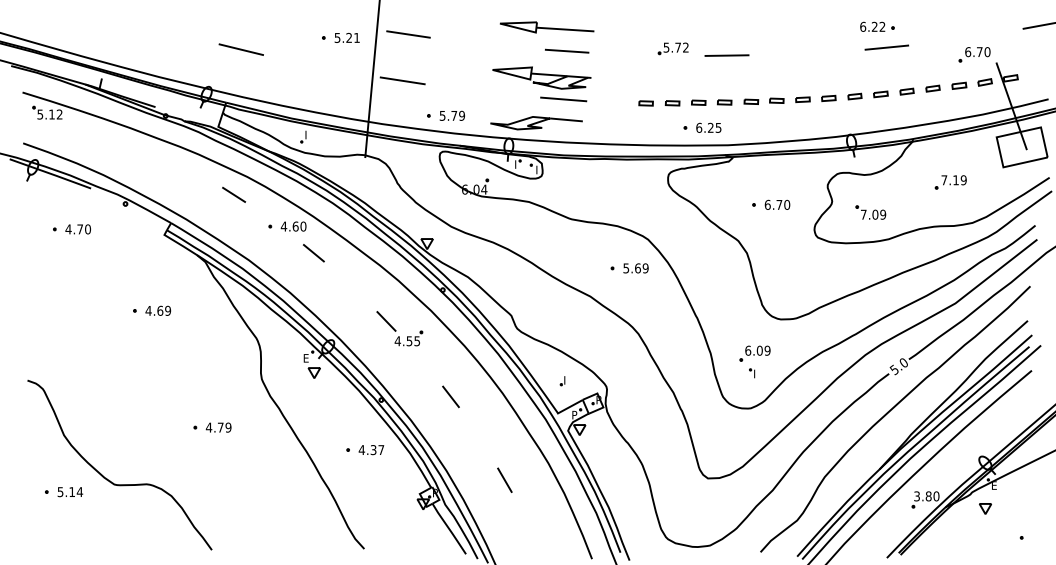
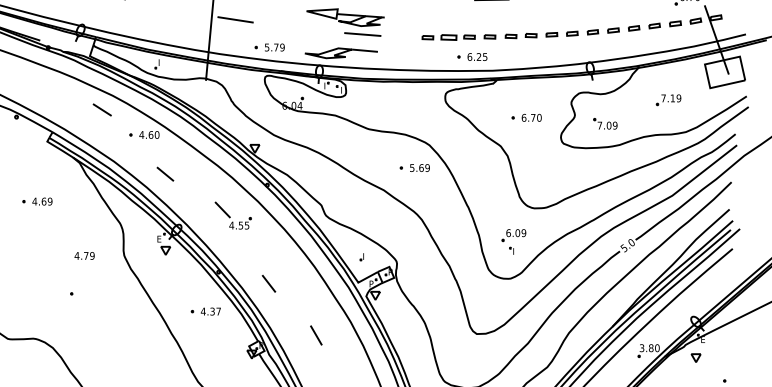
part: (672, 103) -> (448, 37), size x1.4
line: (313, 253) -> (165, 174), moved
line: (450, 396) -> (268, 283), moved
text: (218, 427) -> (84, 255), moved

